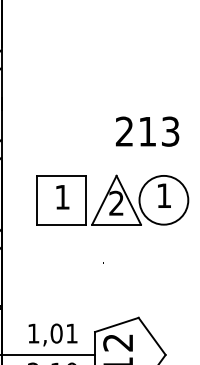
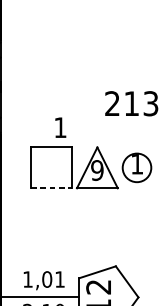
text: (147, 131) -> (131, 103), moved
text: (62, 197) -> (60, 127), moved
circle: (163, 199) -> (136, 167), size x0.7
text: (116, 202) -> (97, 169), 2 -> 9
line: (62, 224) -> (52, 188), solid -> dashed

